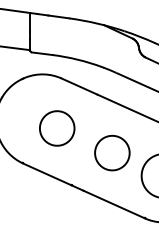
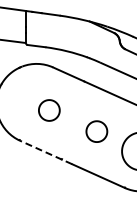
part: (57, 128) -> (49, 110), size x0.7
part: (111, 152) -> (96, 131), size x0.7
line: (53, 177) -> (46, 152), solid -> dashed

